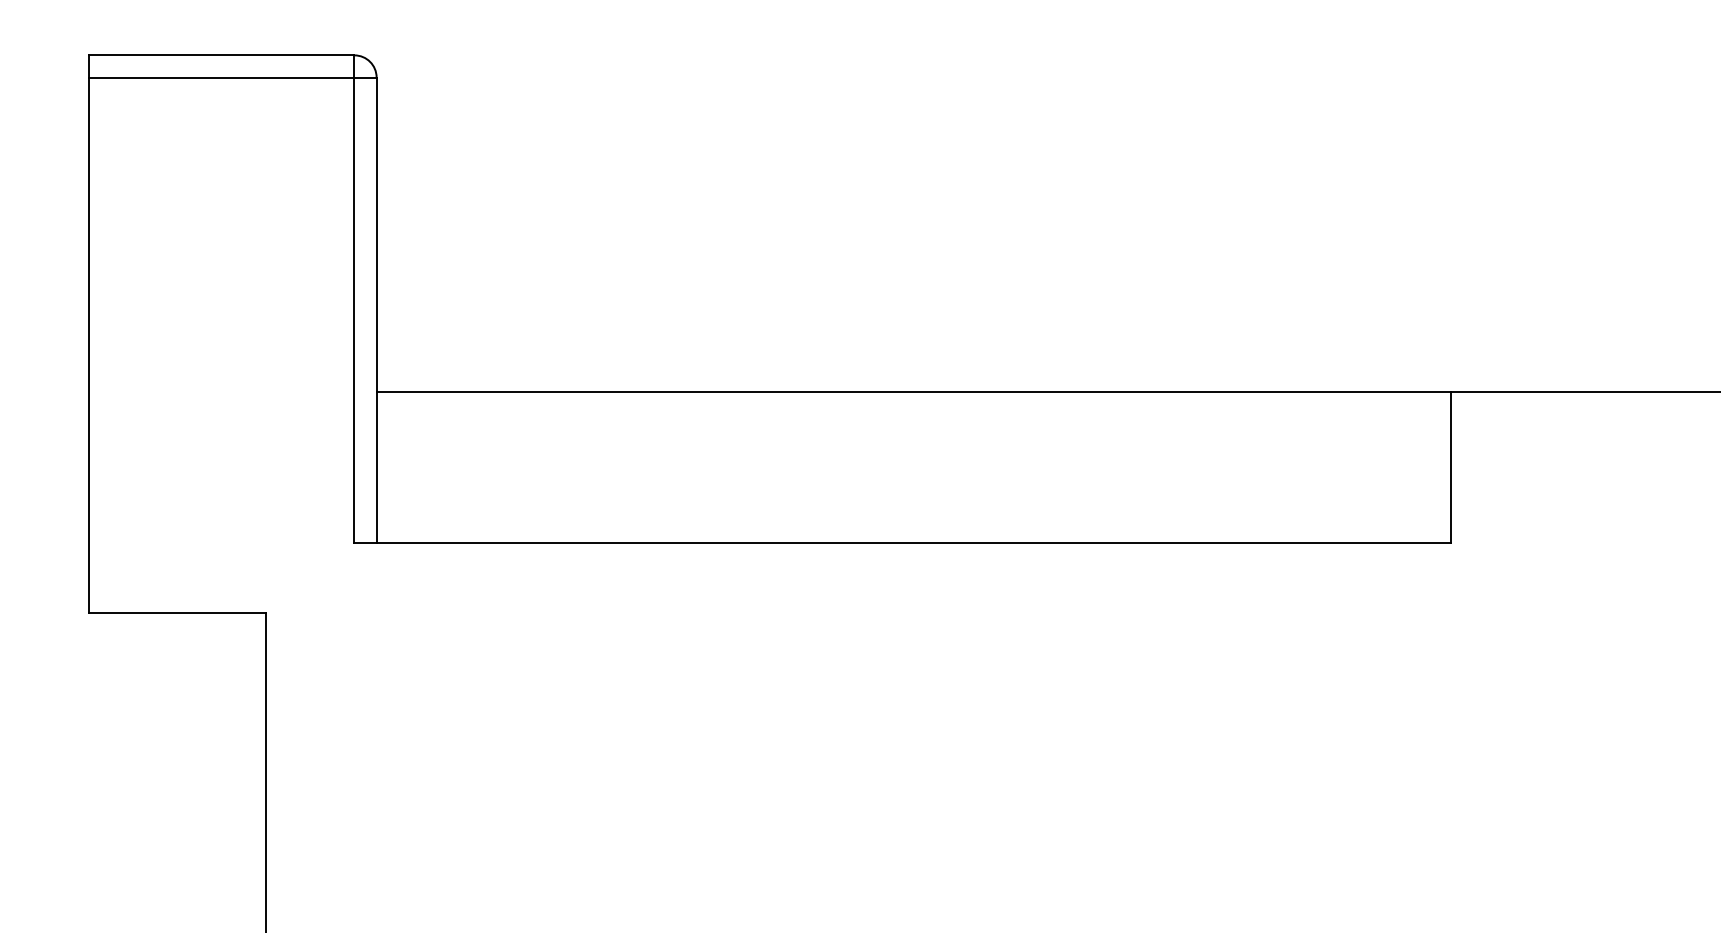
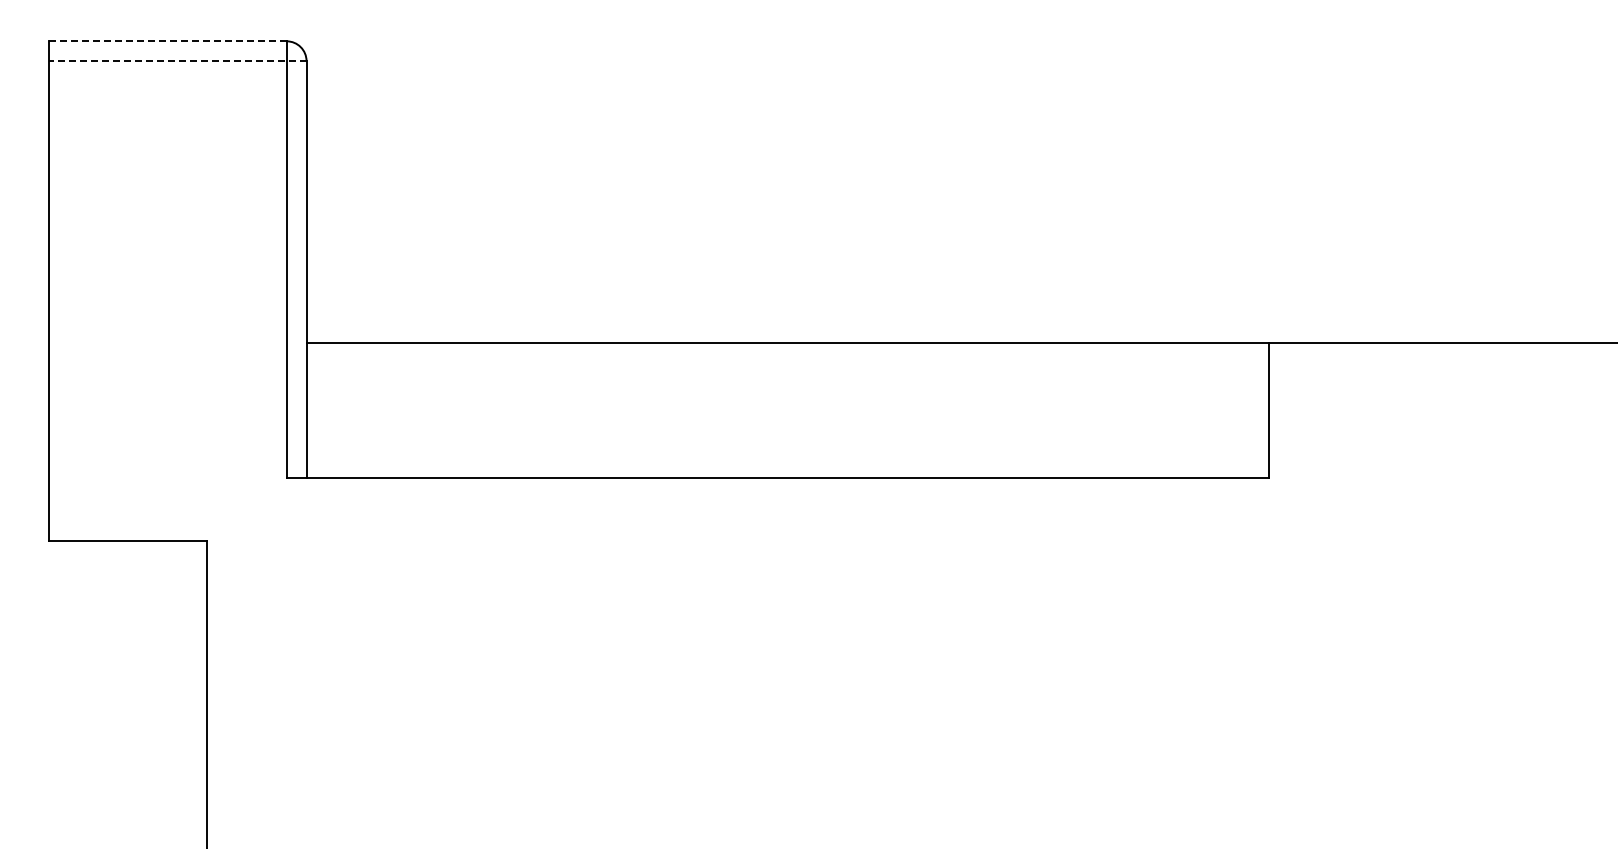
line: (222, 55) -> (168, 41), solid -> dashed
line: (232, 77) -> (177, 61), solid -> dashed

